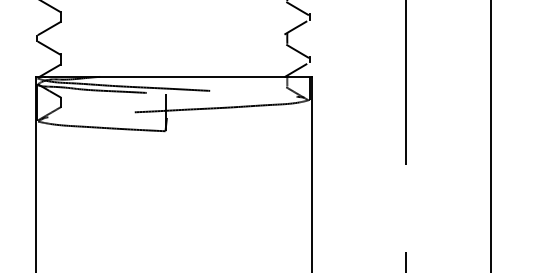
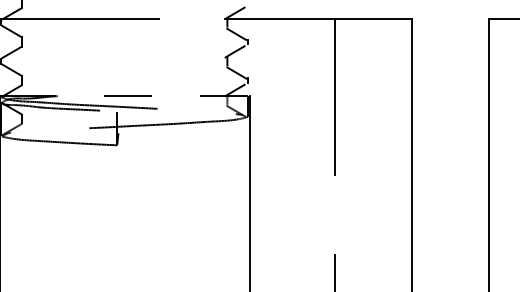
line: (179, 77) -> (129, 96), solid -> dashed

